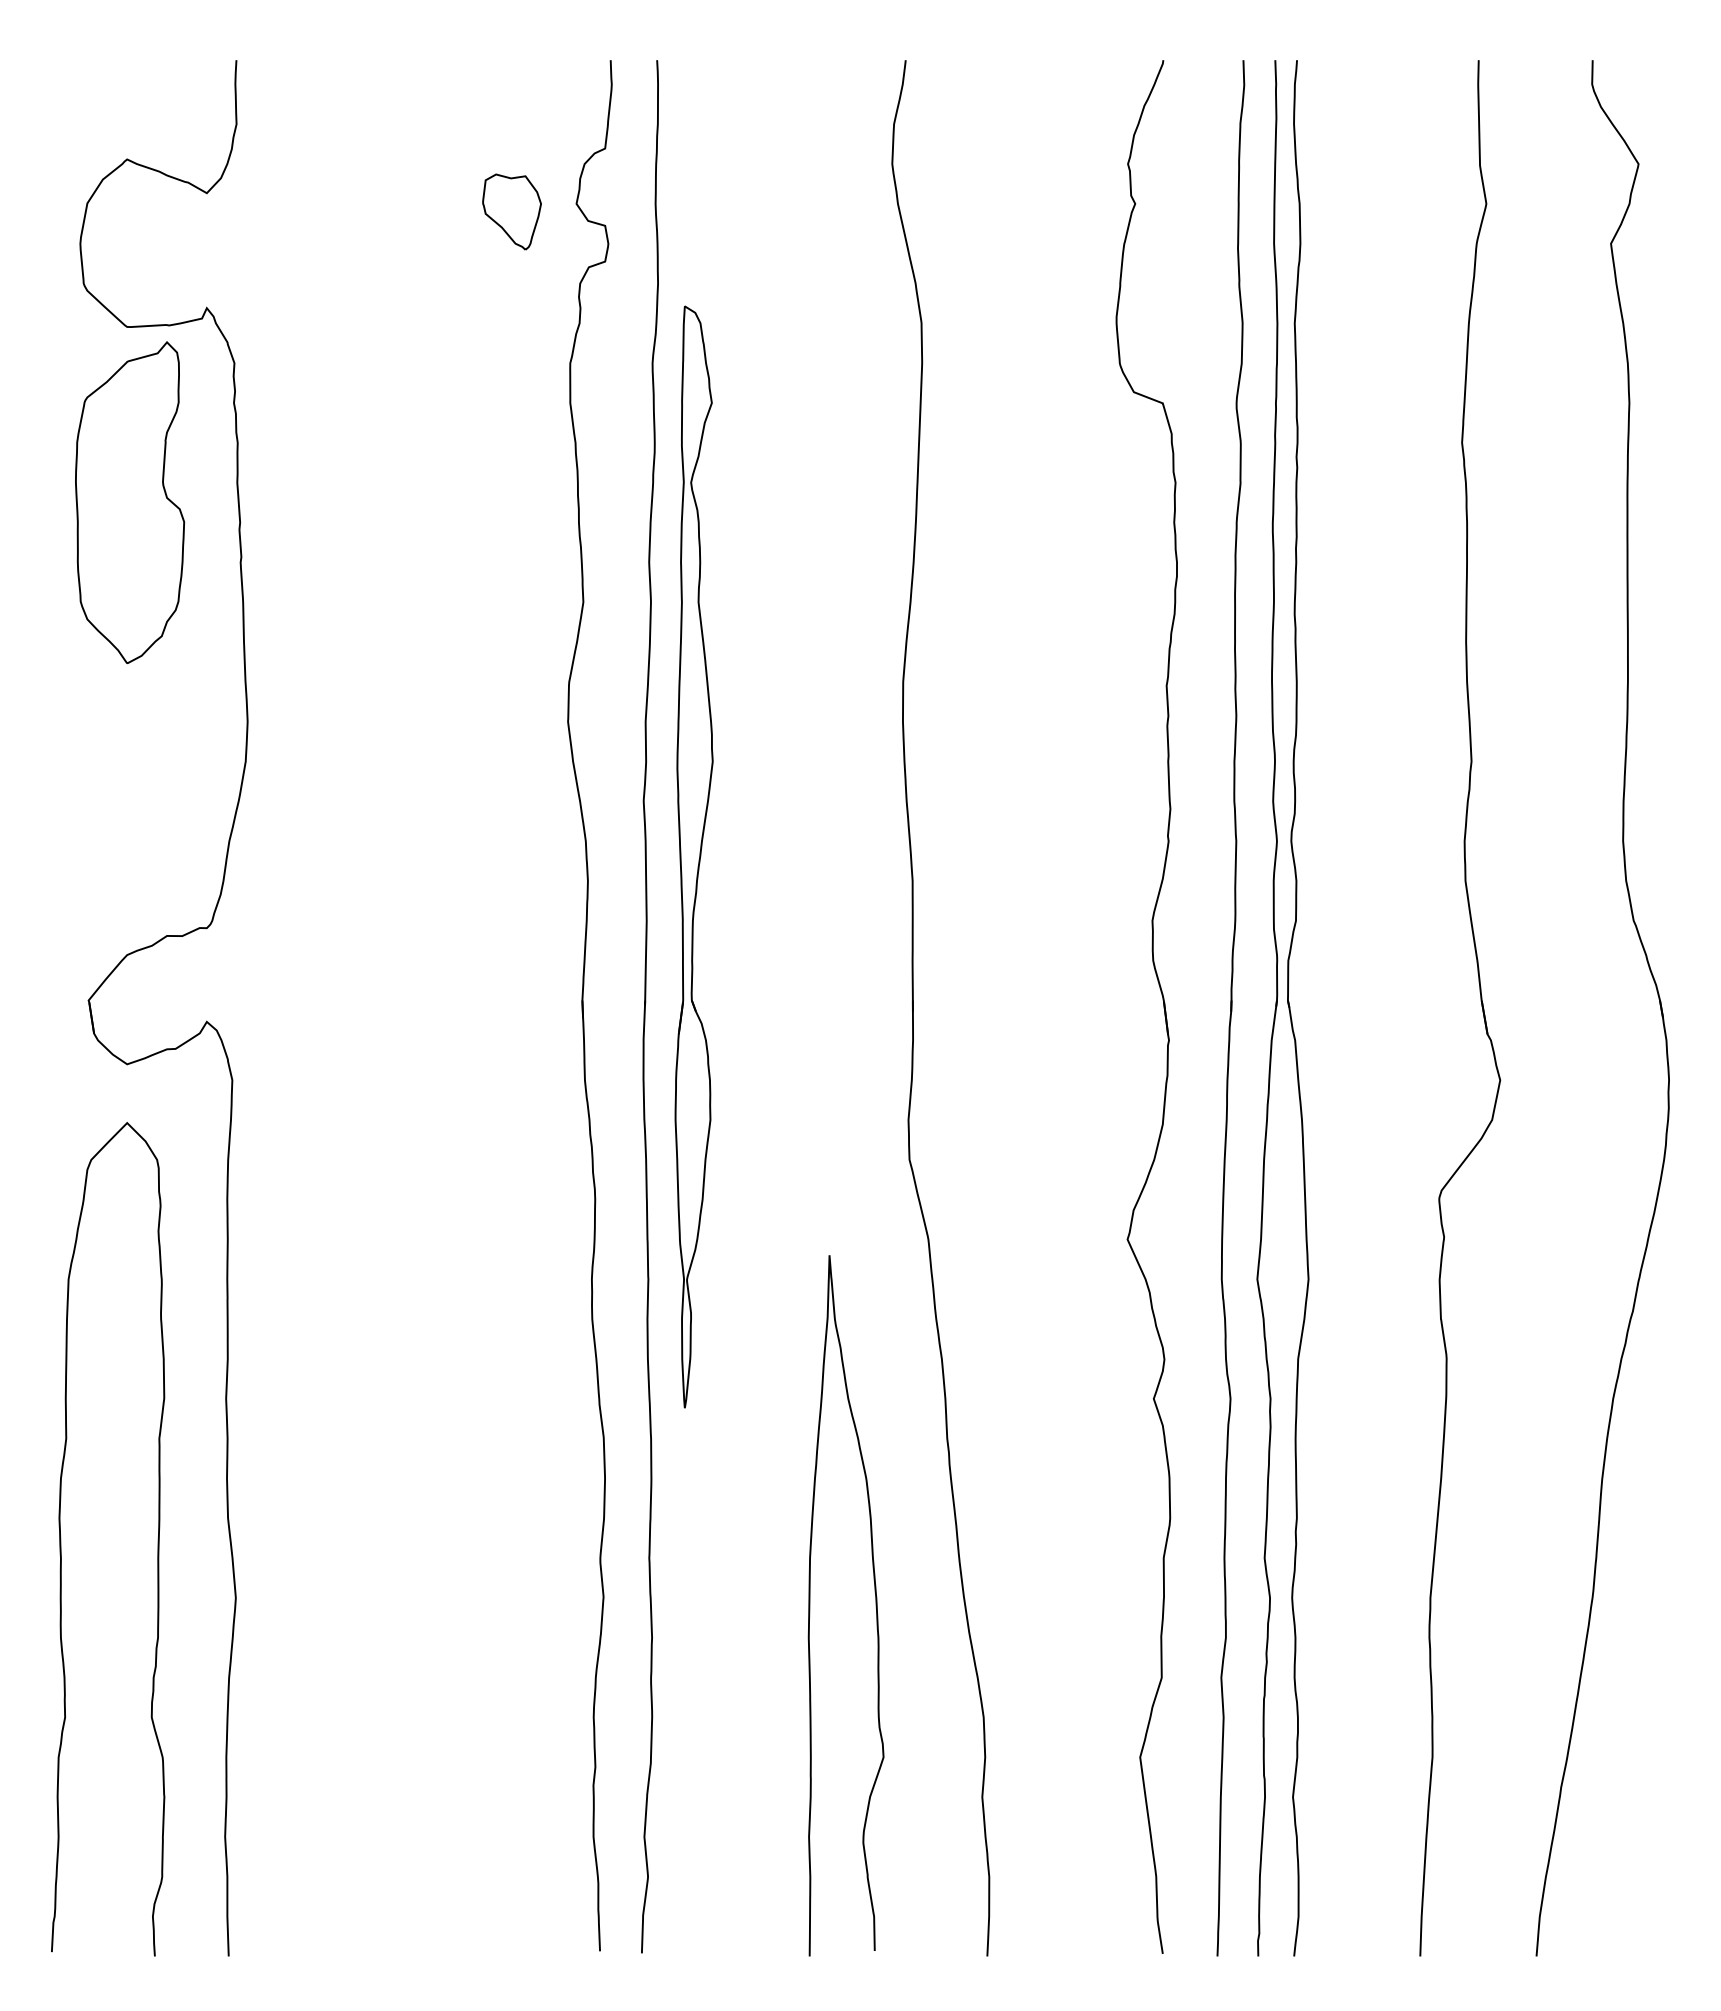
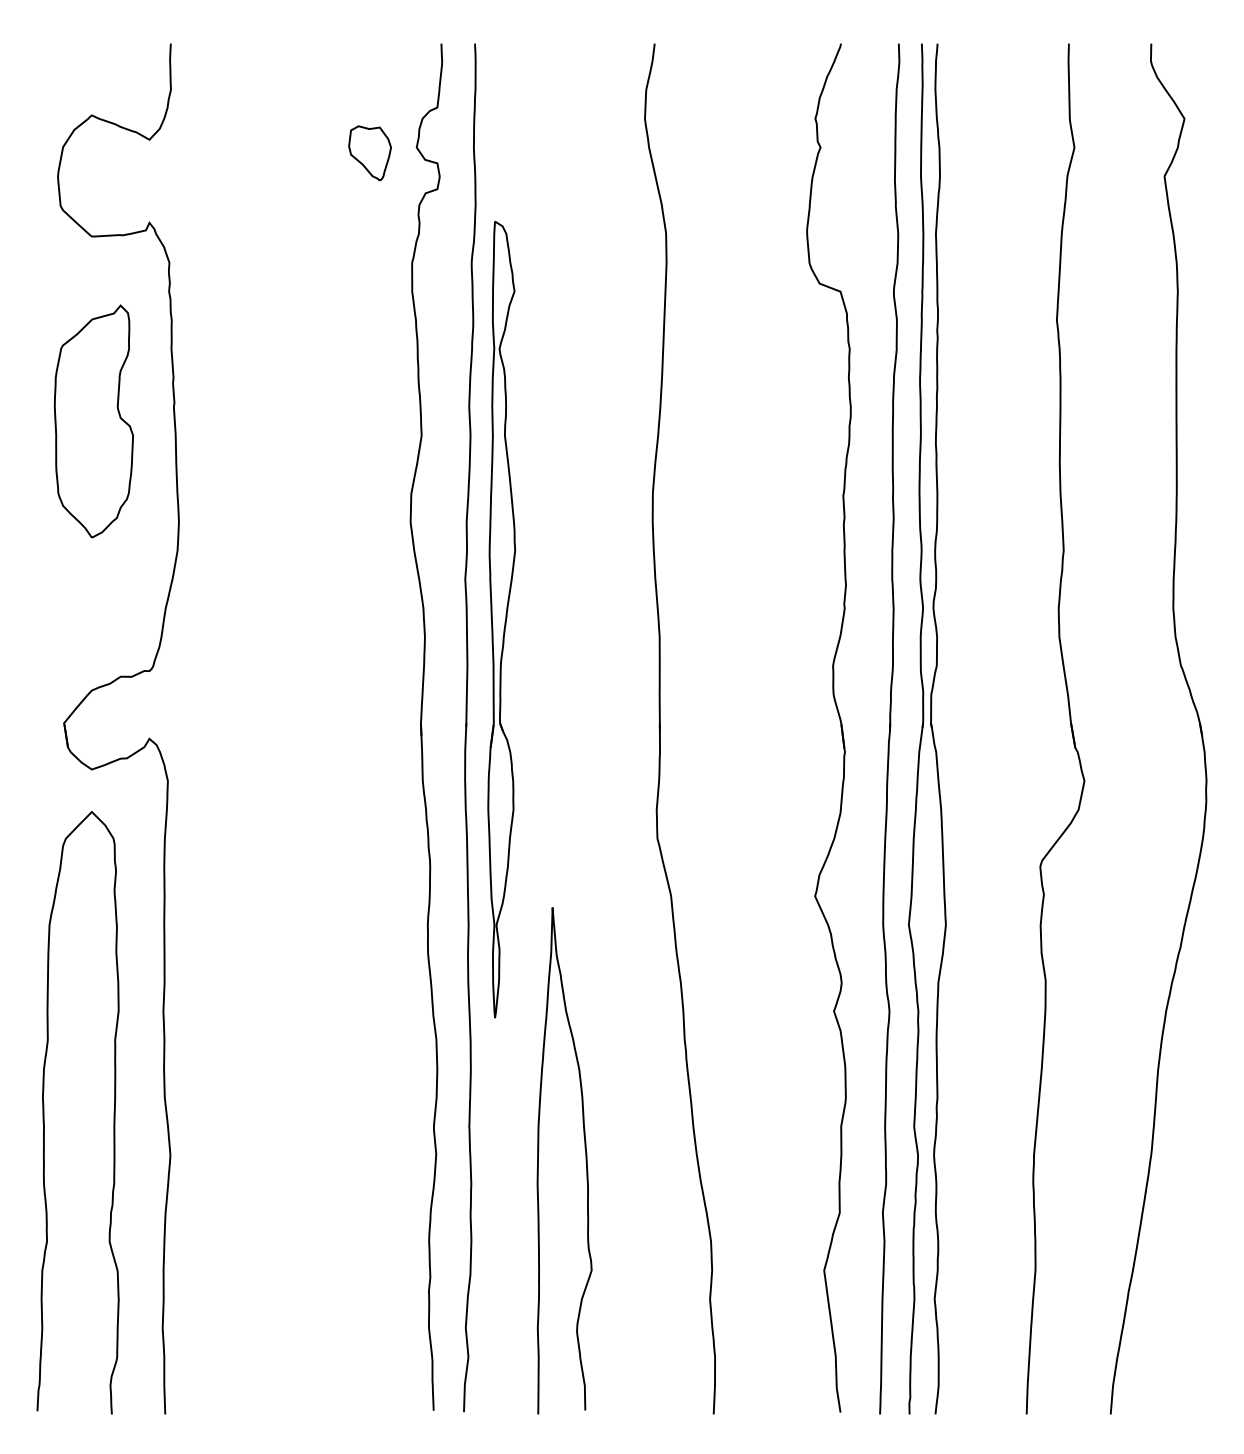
part: (129, 502) -> (93, 421), moved
curve: (875, 1605) -> (585, 1160), moved

